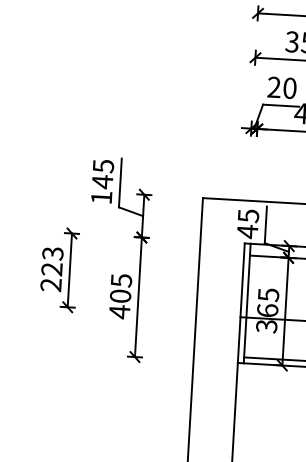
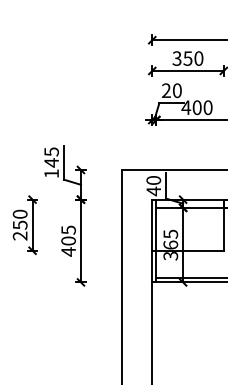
text: (248, 215) -> (153, 180), 45 -> 40
text: (51, 261) -> (19, 219), 223 -> 250

